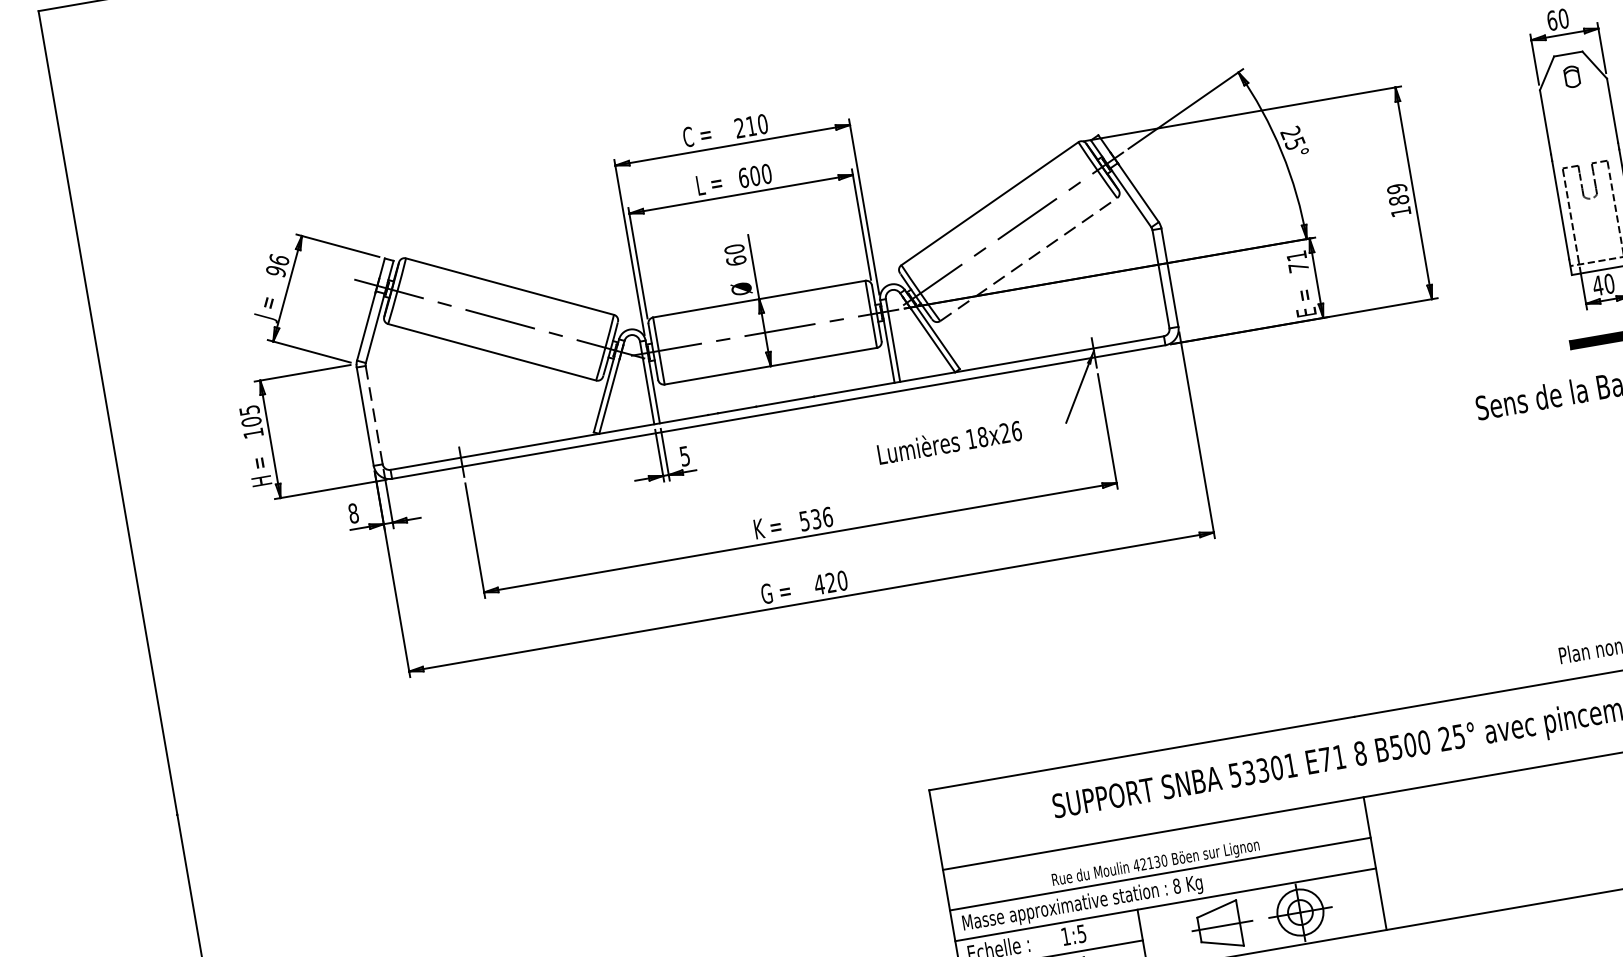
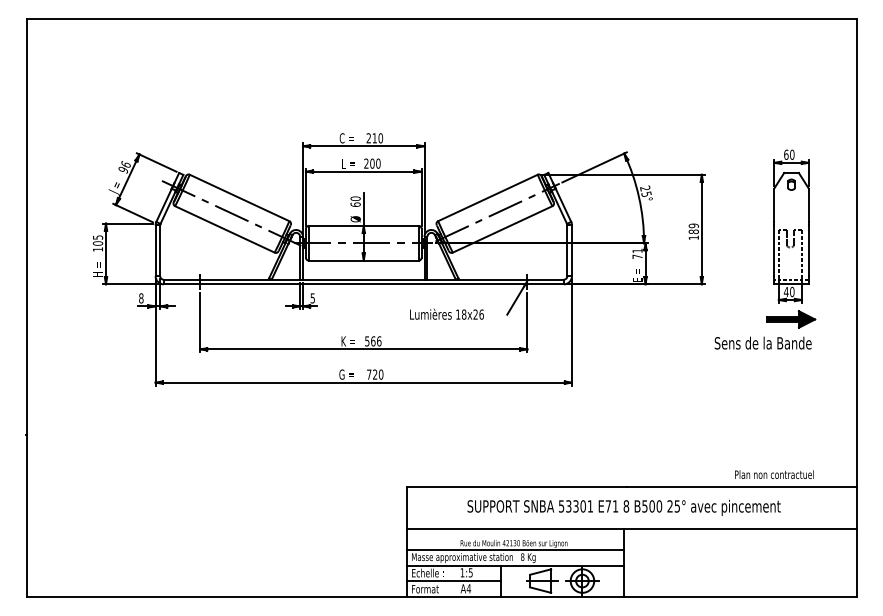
text: (743, 177) -> (366, 163), 600 -> 200
line: (1028, 259) -> (502, 229), dashed -> solid
line: (374, 416) -> (160, 251), dashed -> solid
text: (816, 519) -> (373, 341), 536 -> 566
text: (817, 584) -> (368, 374), 420 -> 720

